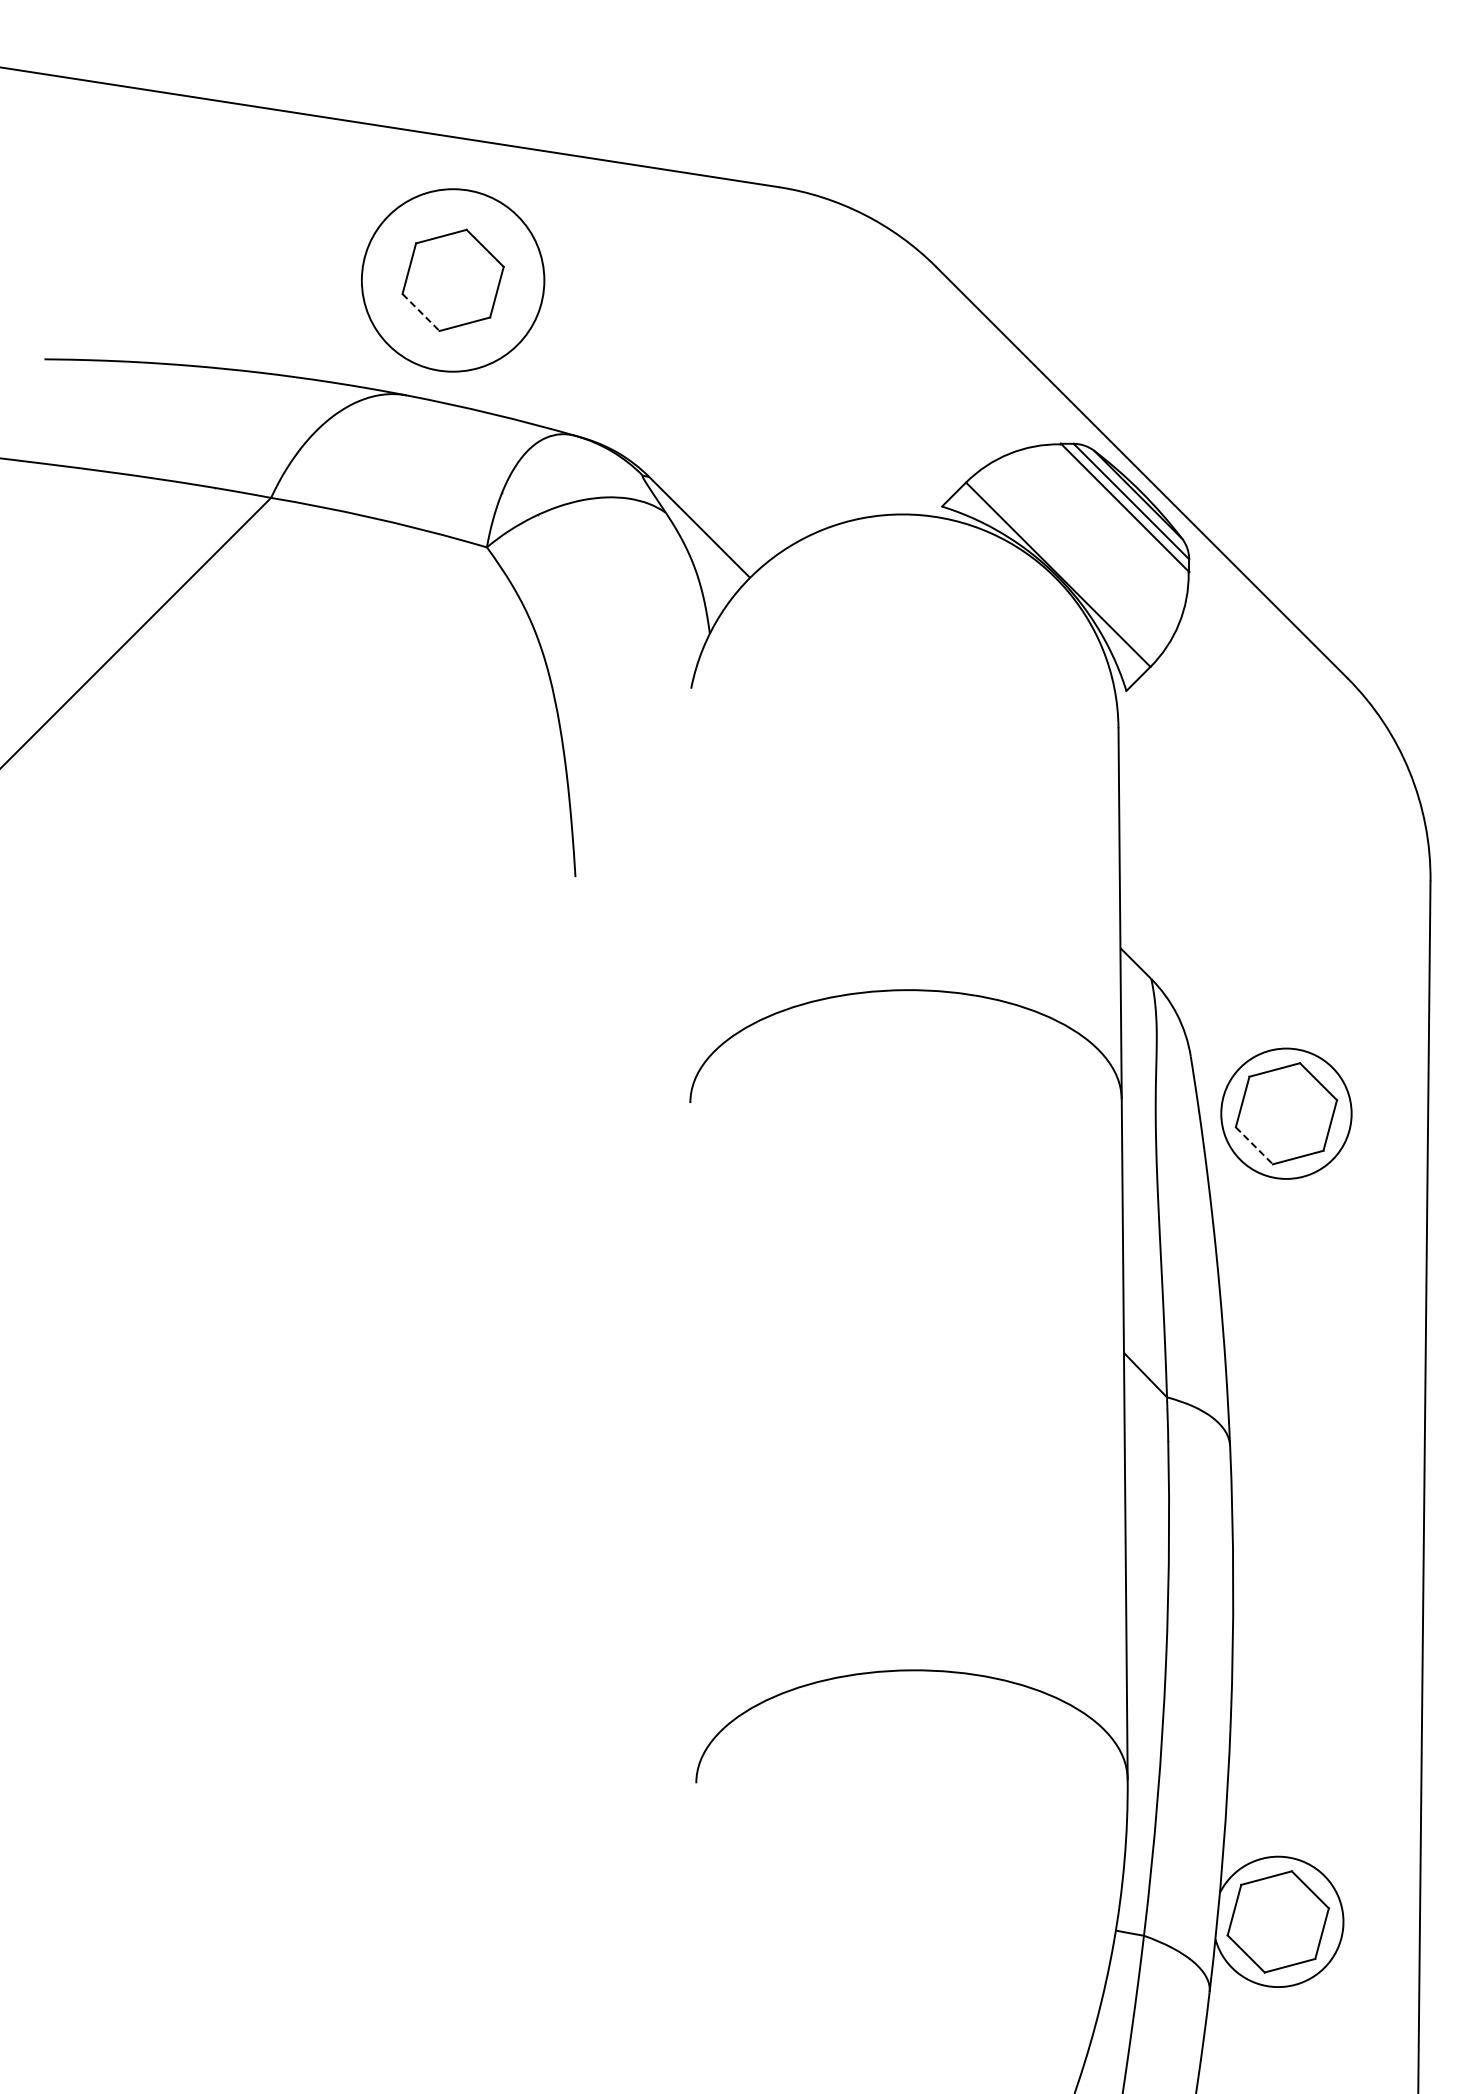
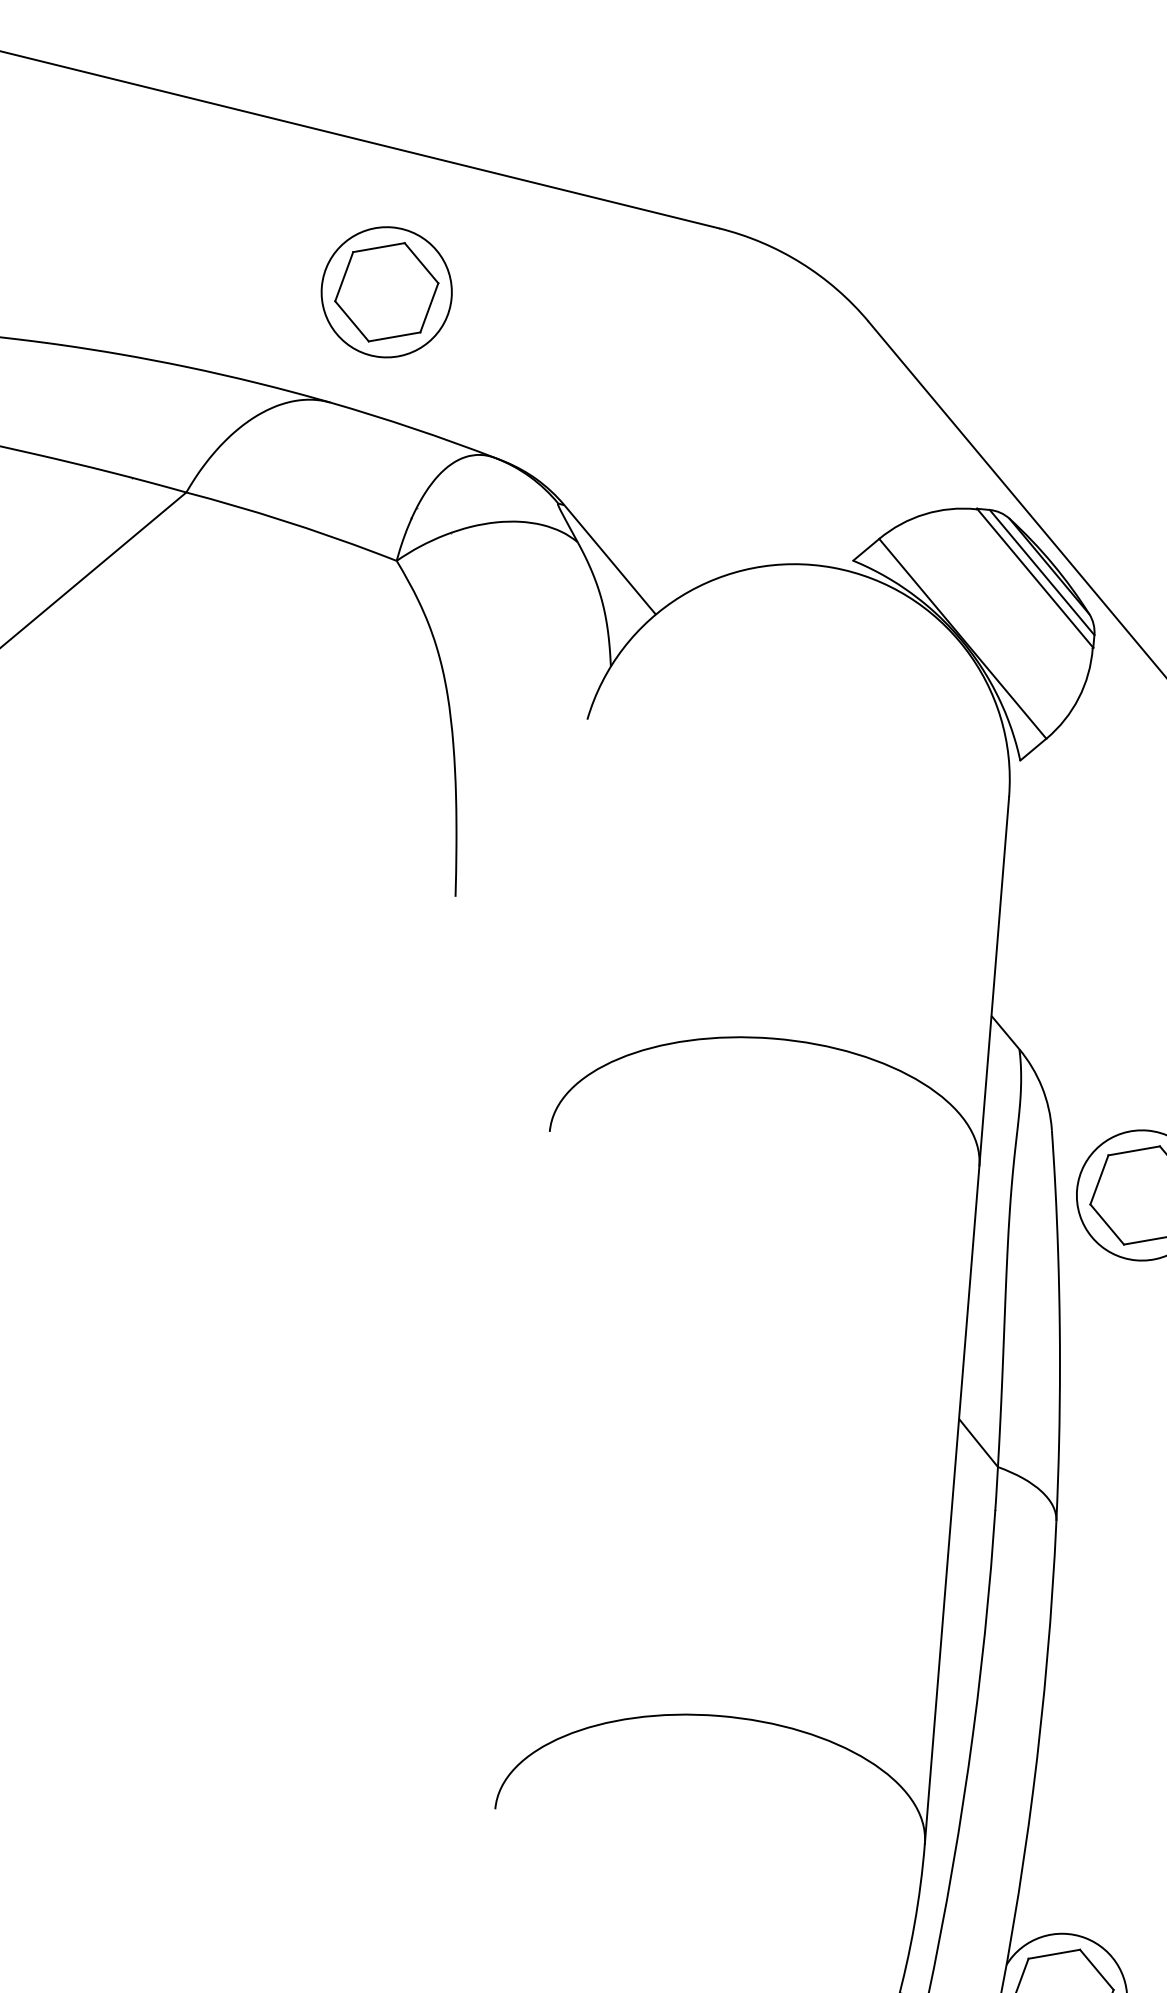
circle: (452, 280) -> (386, 292), size x0.71
line: (421, 312) -> (352, 321), dashed -> solid
line: (1254, 1146) -> (1107, 1225), dashed -> solid

